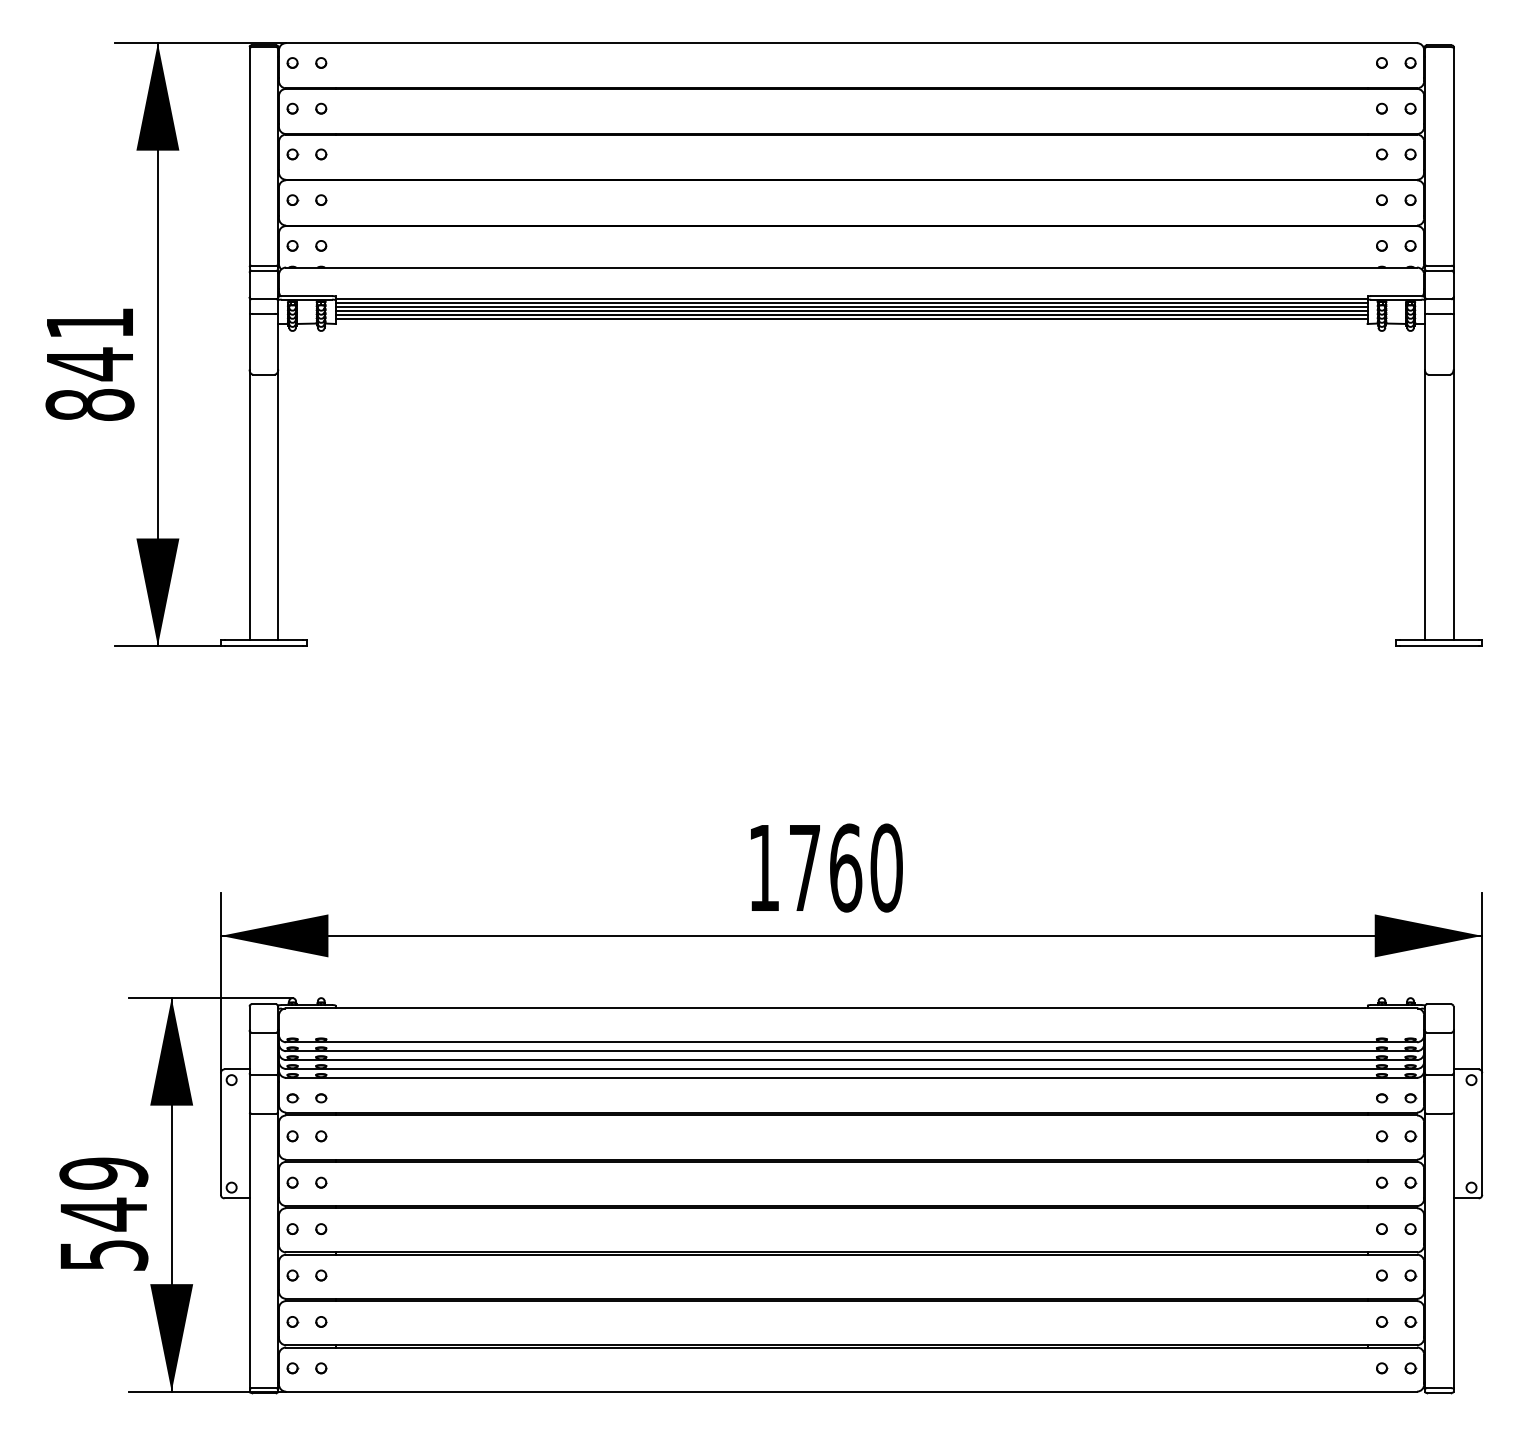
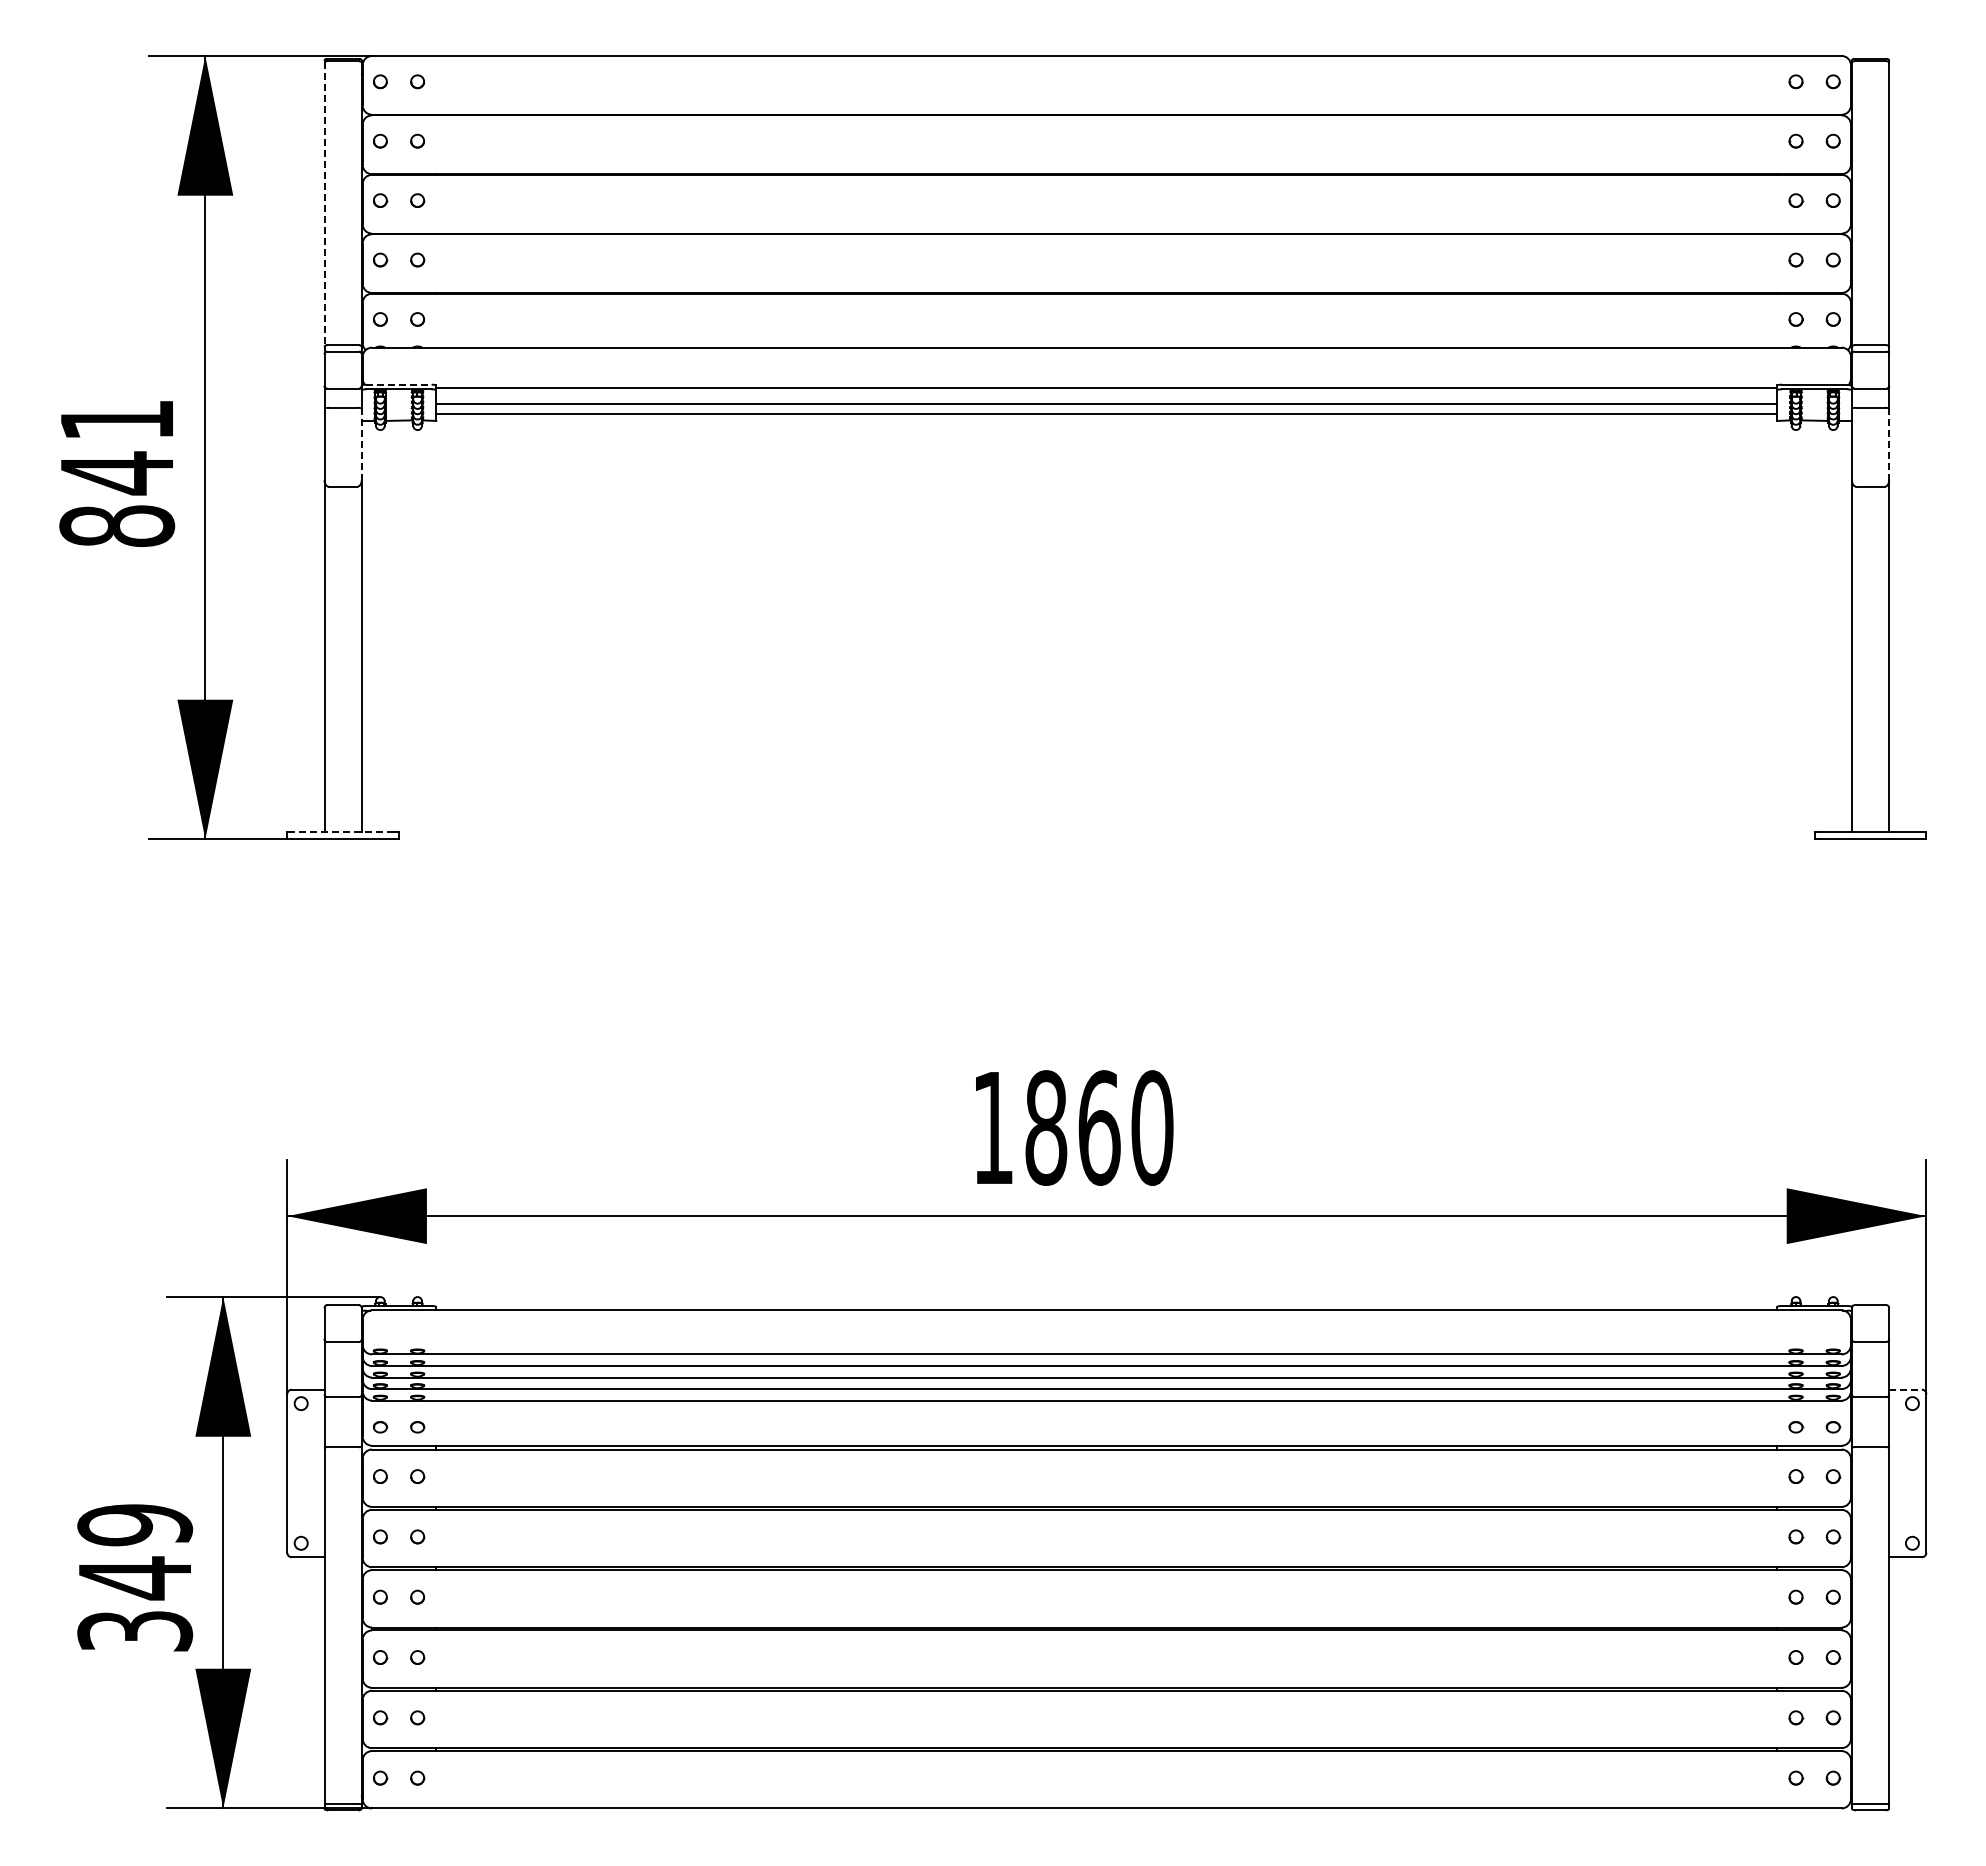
line: (249, 157) -> (324, 204), solid -> dashed
line: (307, 295) -> (399, 384), solid -> dashed
line: (851, 302) -> (1106, 393), removed
line: (851, 306) -> (1106, 398), removed
line: (851, 315) -> (1106, 409), removed
line: (278, 342) -> (361, 444), solid -> dashed
line: (1453, 342) -> (1889, 444), solid -> dashed
line: (263, 640) -> (342, 832), solid -> dashed
text: (805, 867) -> (1046, 1127), 1760 -> 1860
line: (1466, 1069) -> (1905, 1389), solid -> dashed
text: (103, 1255) -> (134, 1631), 549 -> 349

